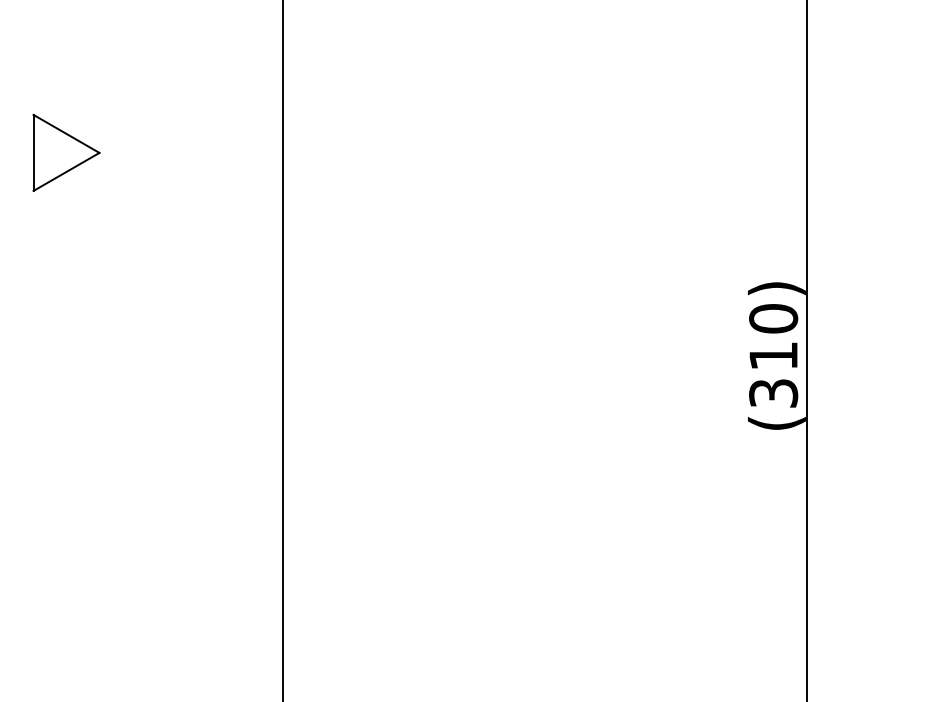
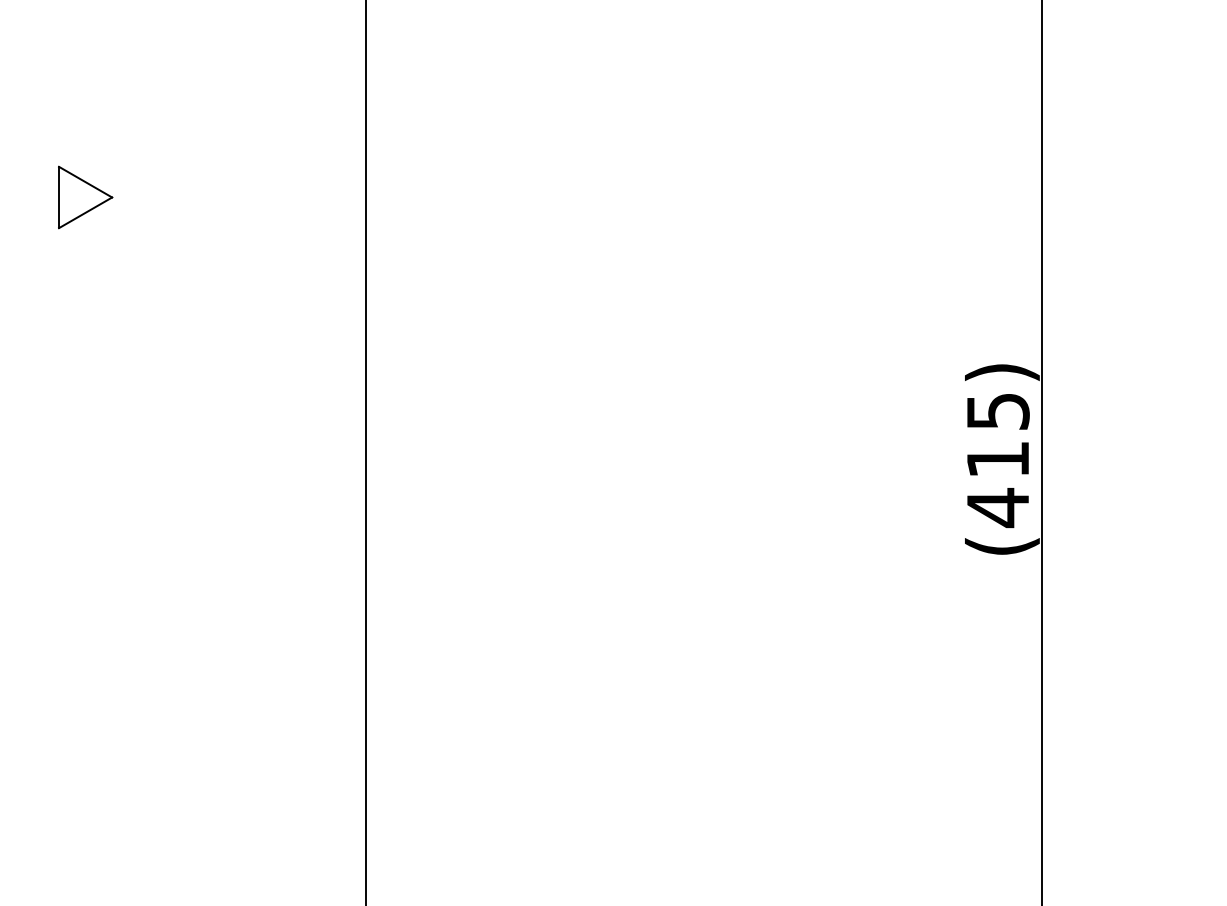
part: (65, 152) -> (84, 196), size x0.62
text: (773, 356) -> (997, 460), (310) -> (415)

